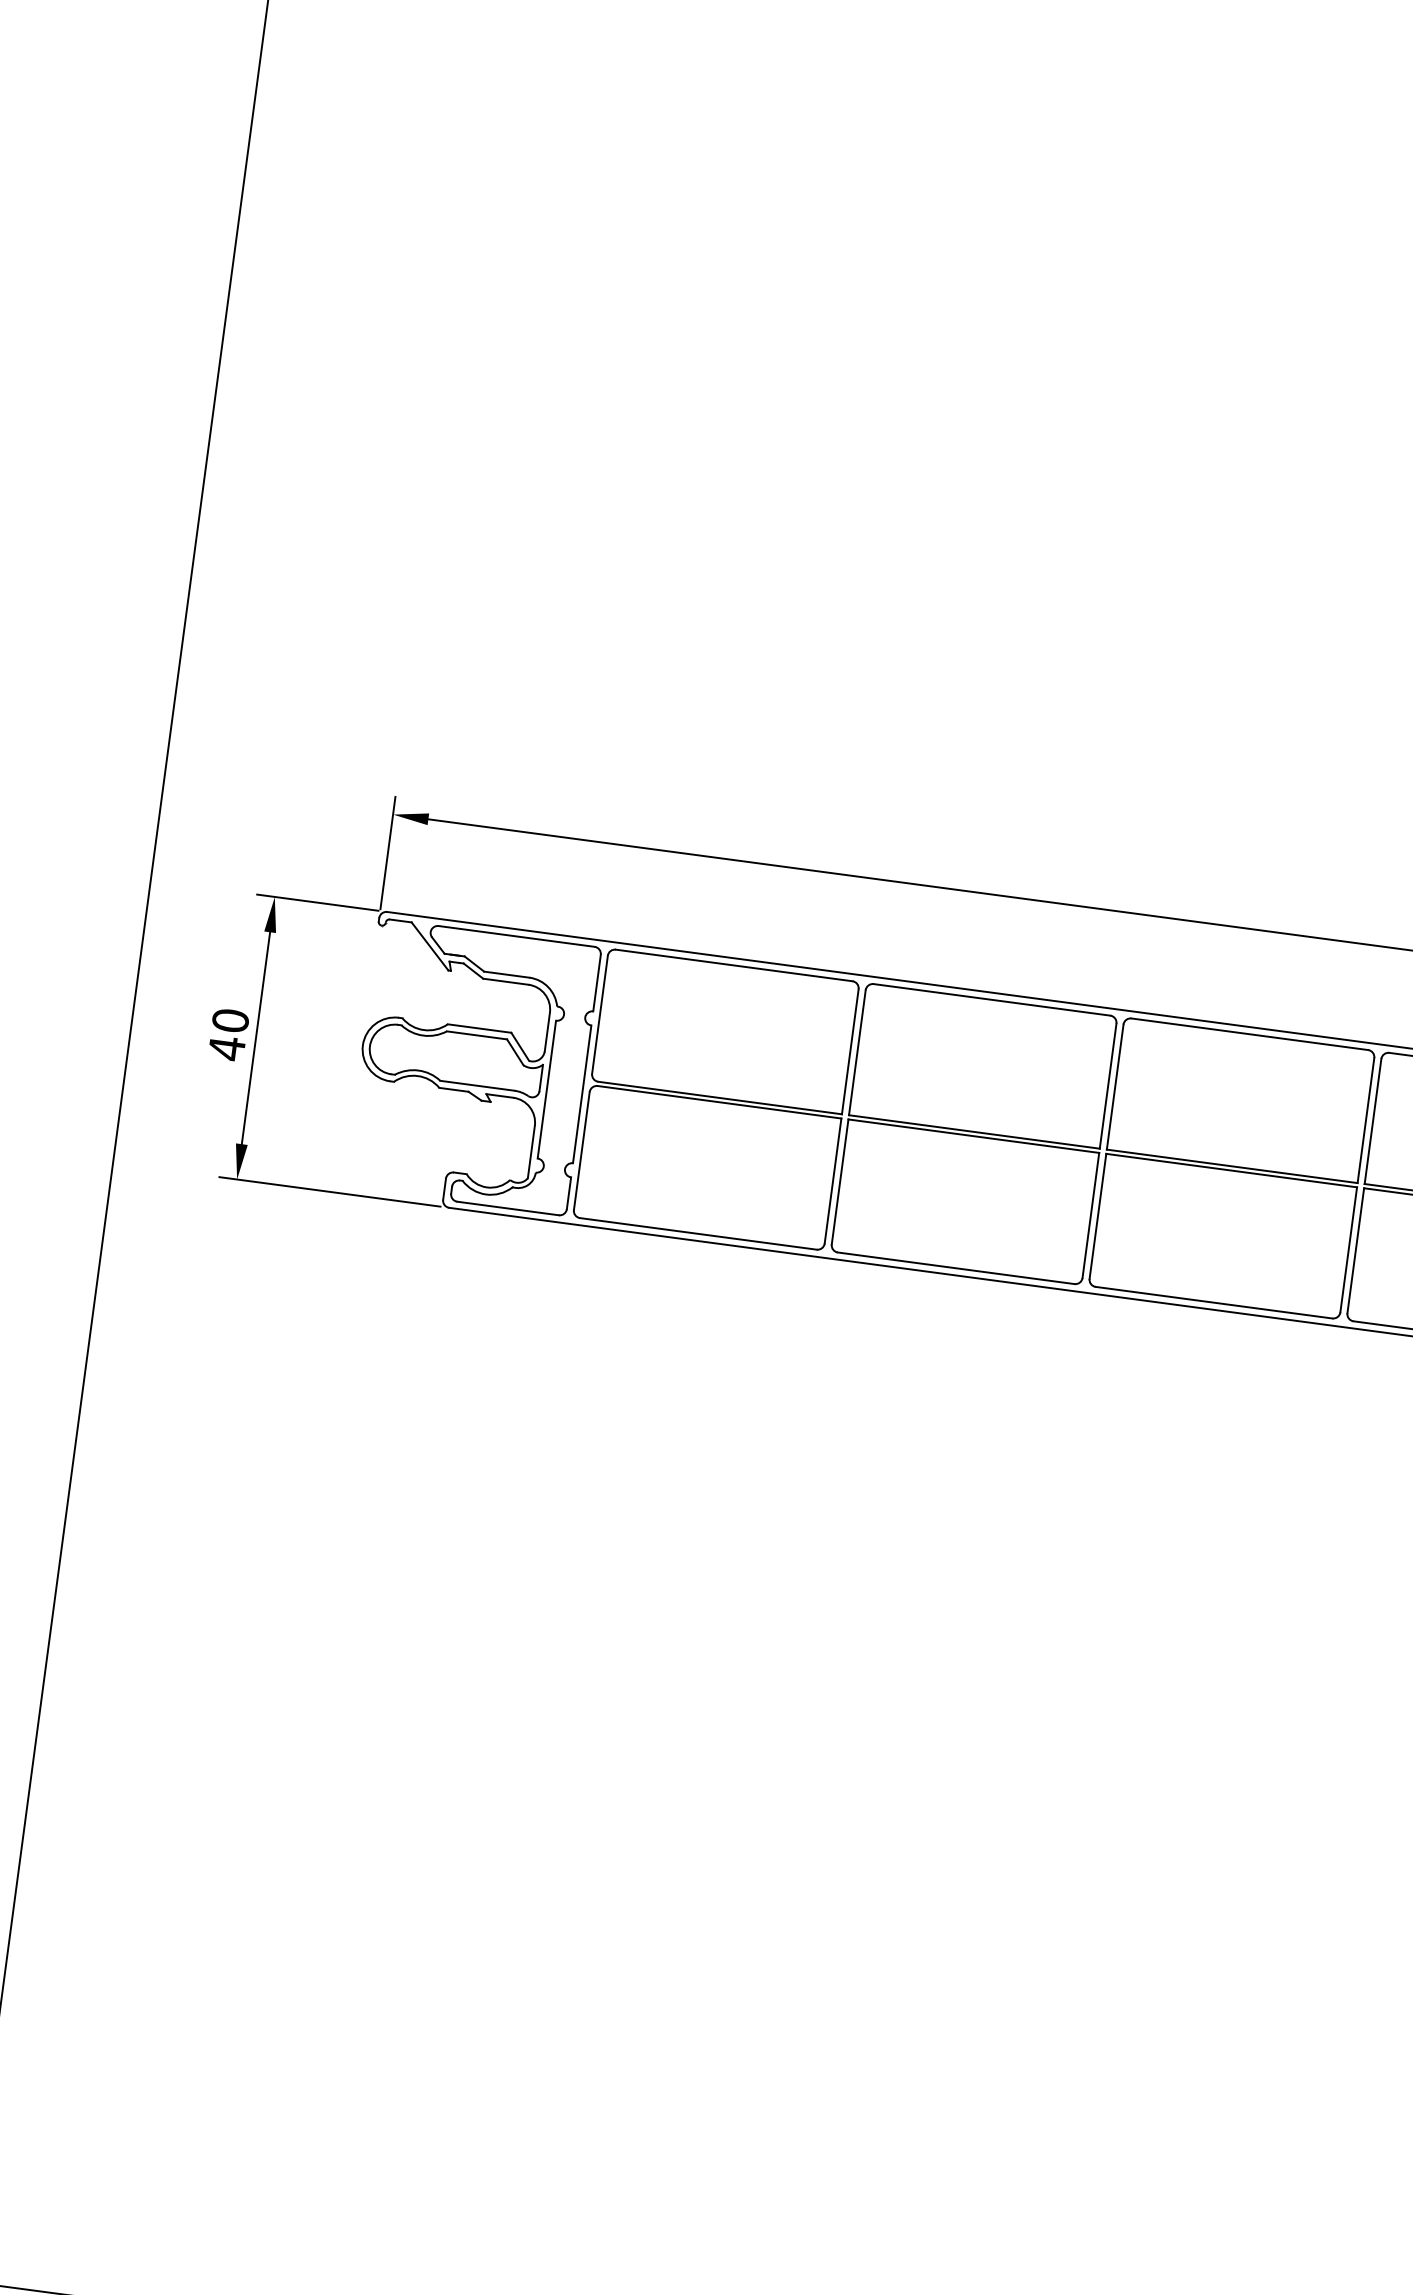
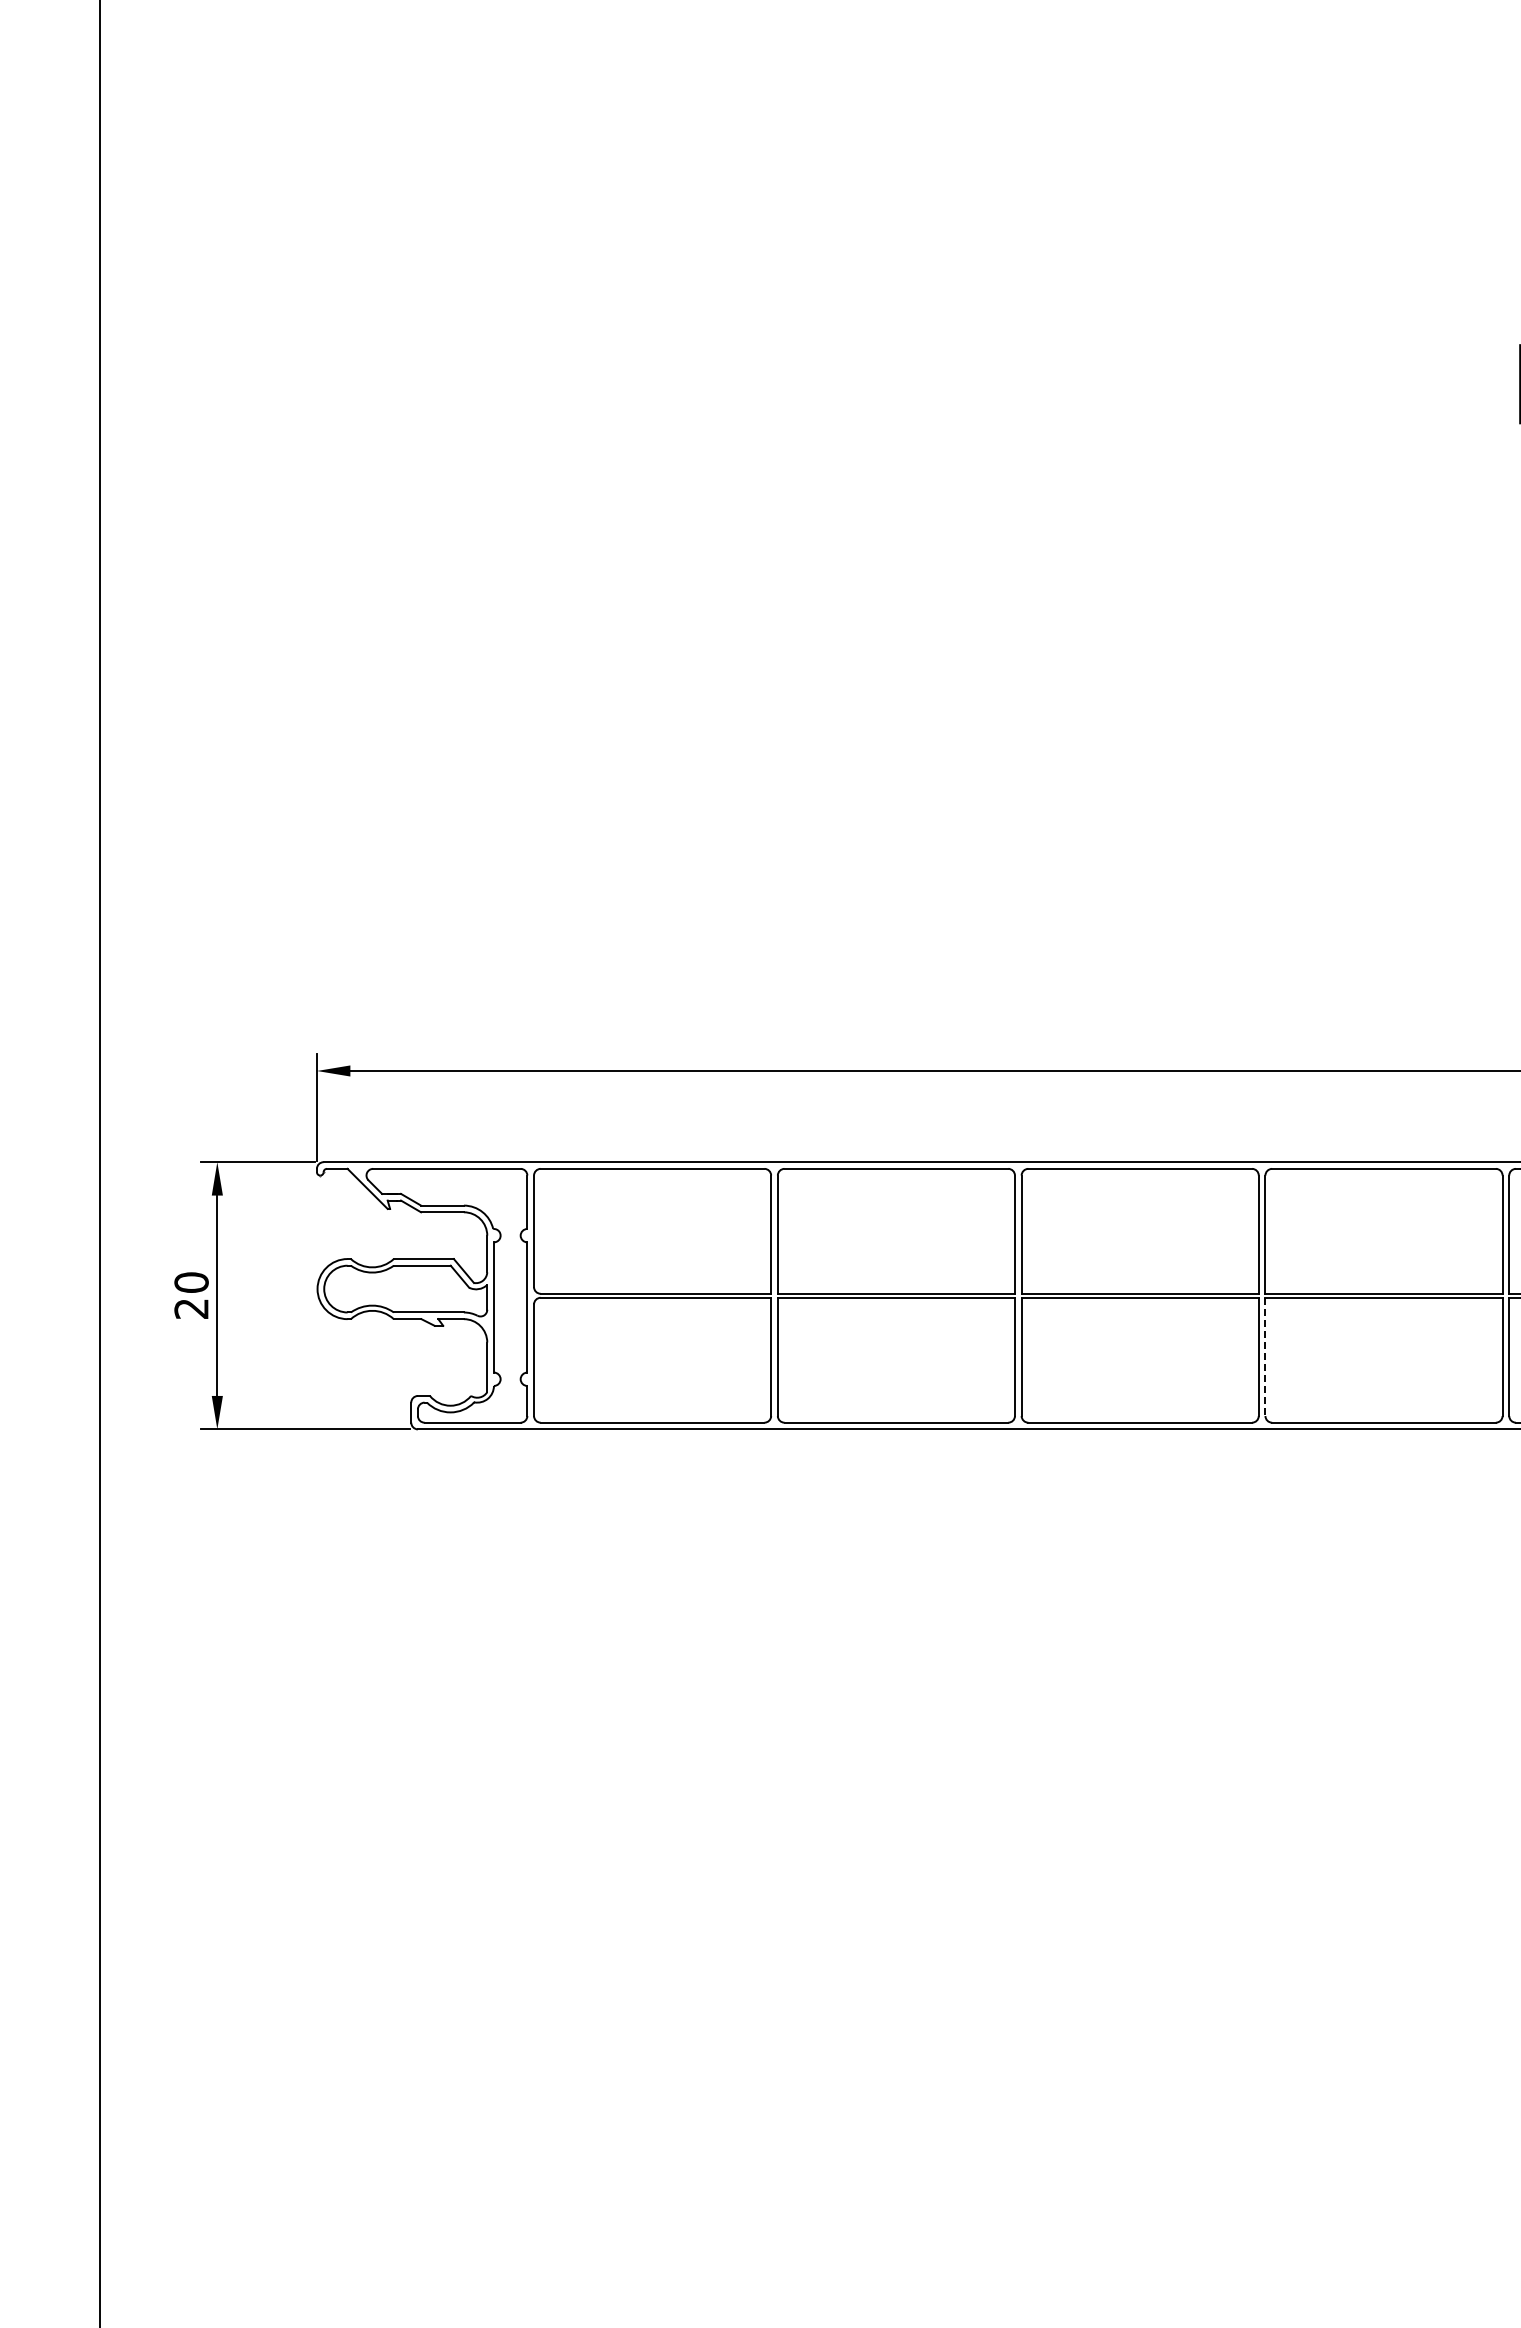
text: (226, 1048) -> (191, 1308), 40 -> 20
line: (1355, 1251) -> (1265, 1357), solid -> dashed

